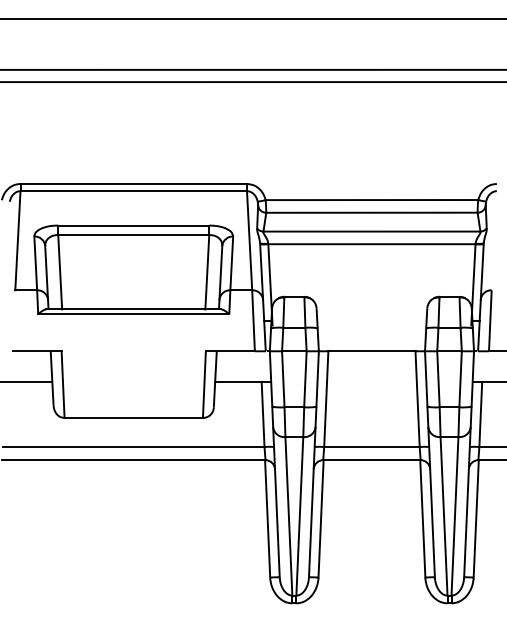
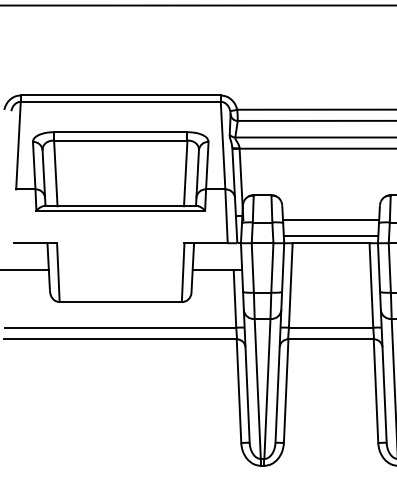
line: (371, 325) -> (330, 220), added
line: (371, 343) -> (330, 236), added

